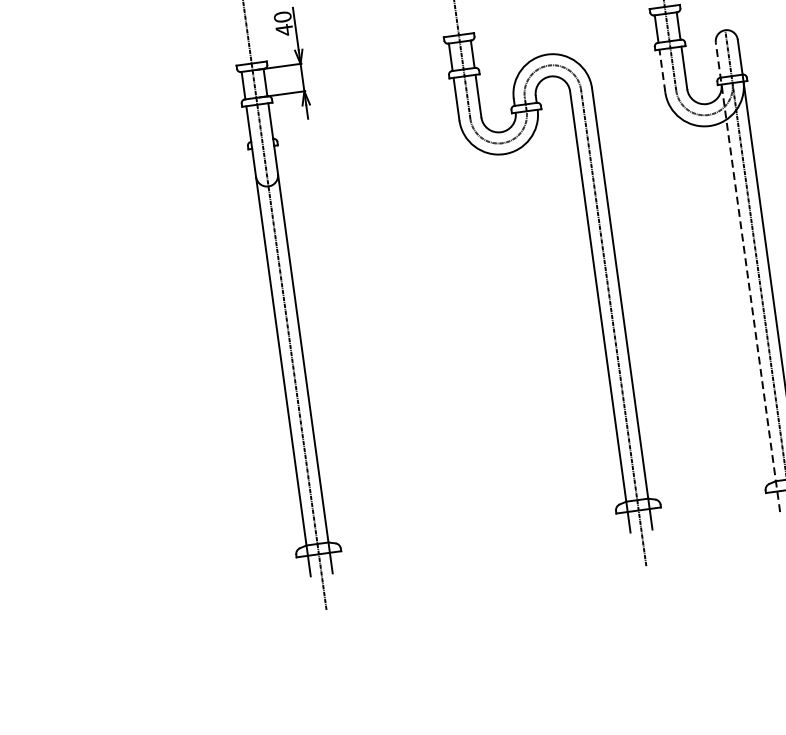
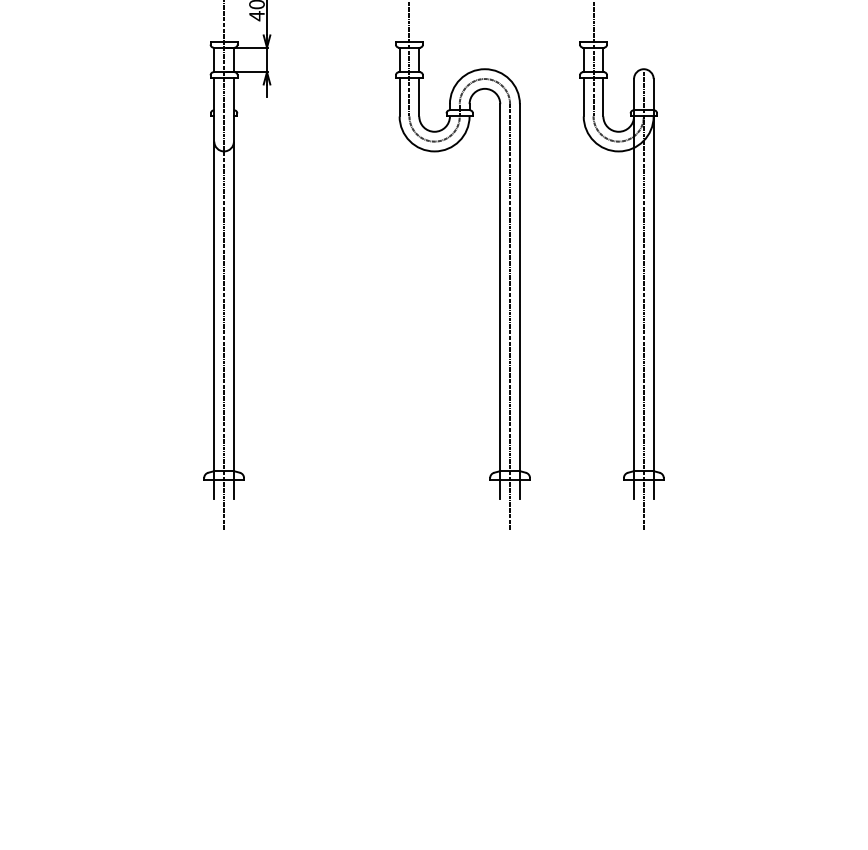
line: (661, 69) -> (583, 96), dashed -> solid
line: (748, 276) -> (634, 288), dashed -> solid

